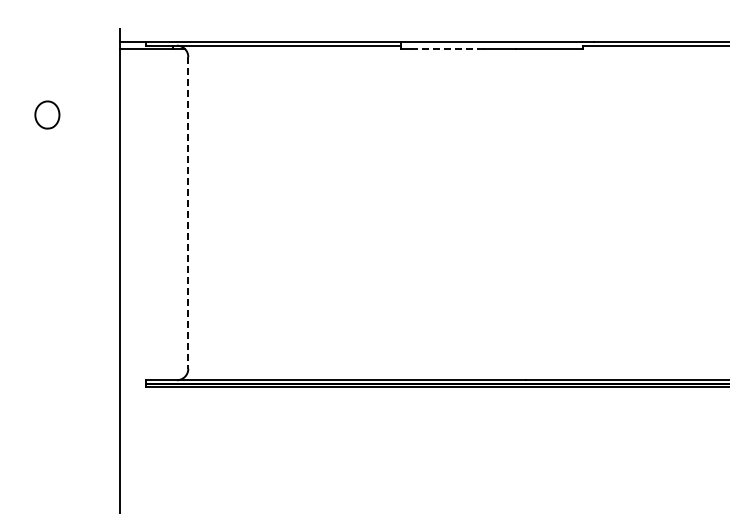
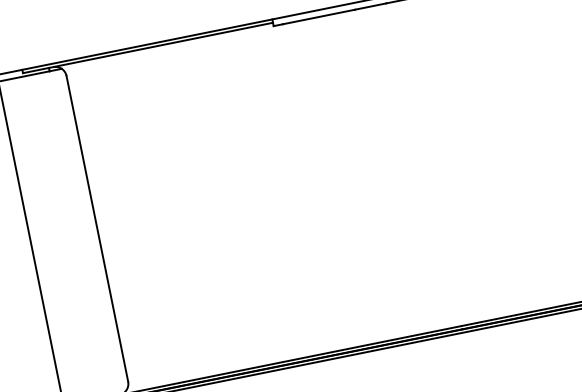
line: (447, 49) -> (319, 17), dashed -> solid
line: (188, 212) -> (97, 228), dashed -> solid

